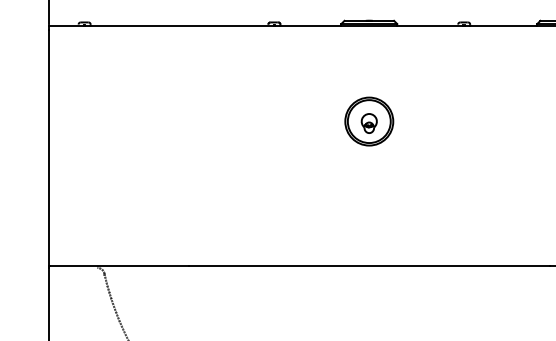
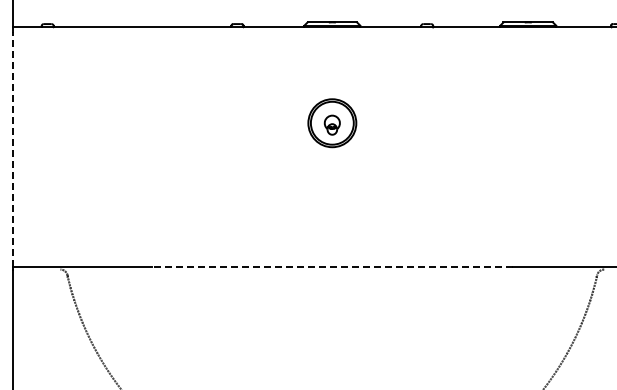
line: (49, 147) -> (12, 149), solid -> dashed
line: (369, 265) -> (332, 267), solid -> dashed

